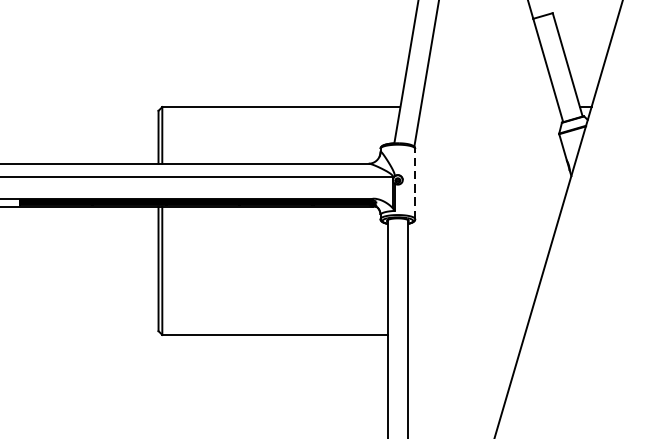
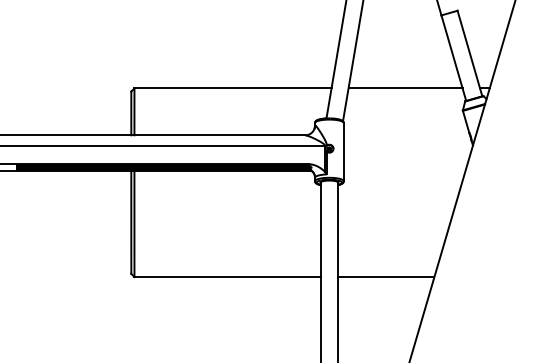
line: (489, 107) -> (405, 88), added
line: (414, 183) -> (343, 151), dashed -> solid
line: (465, 335) -> (385, 277), added

